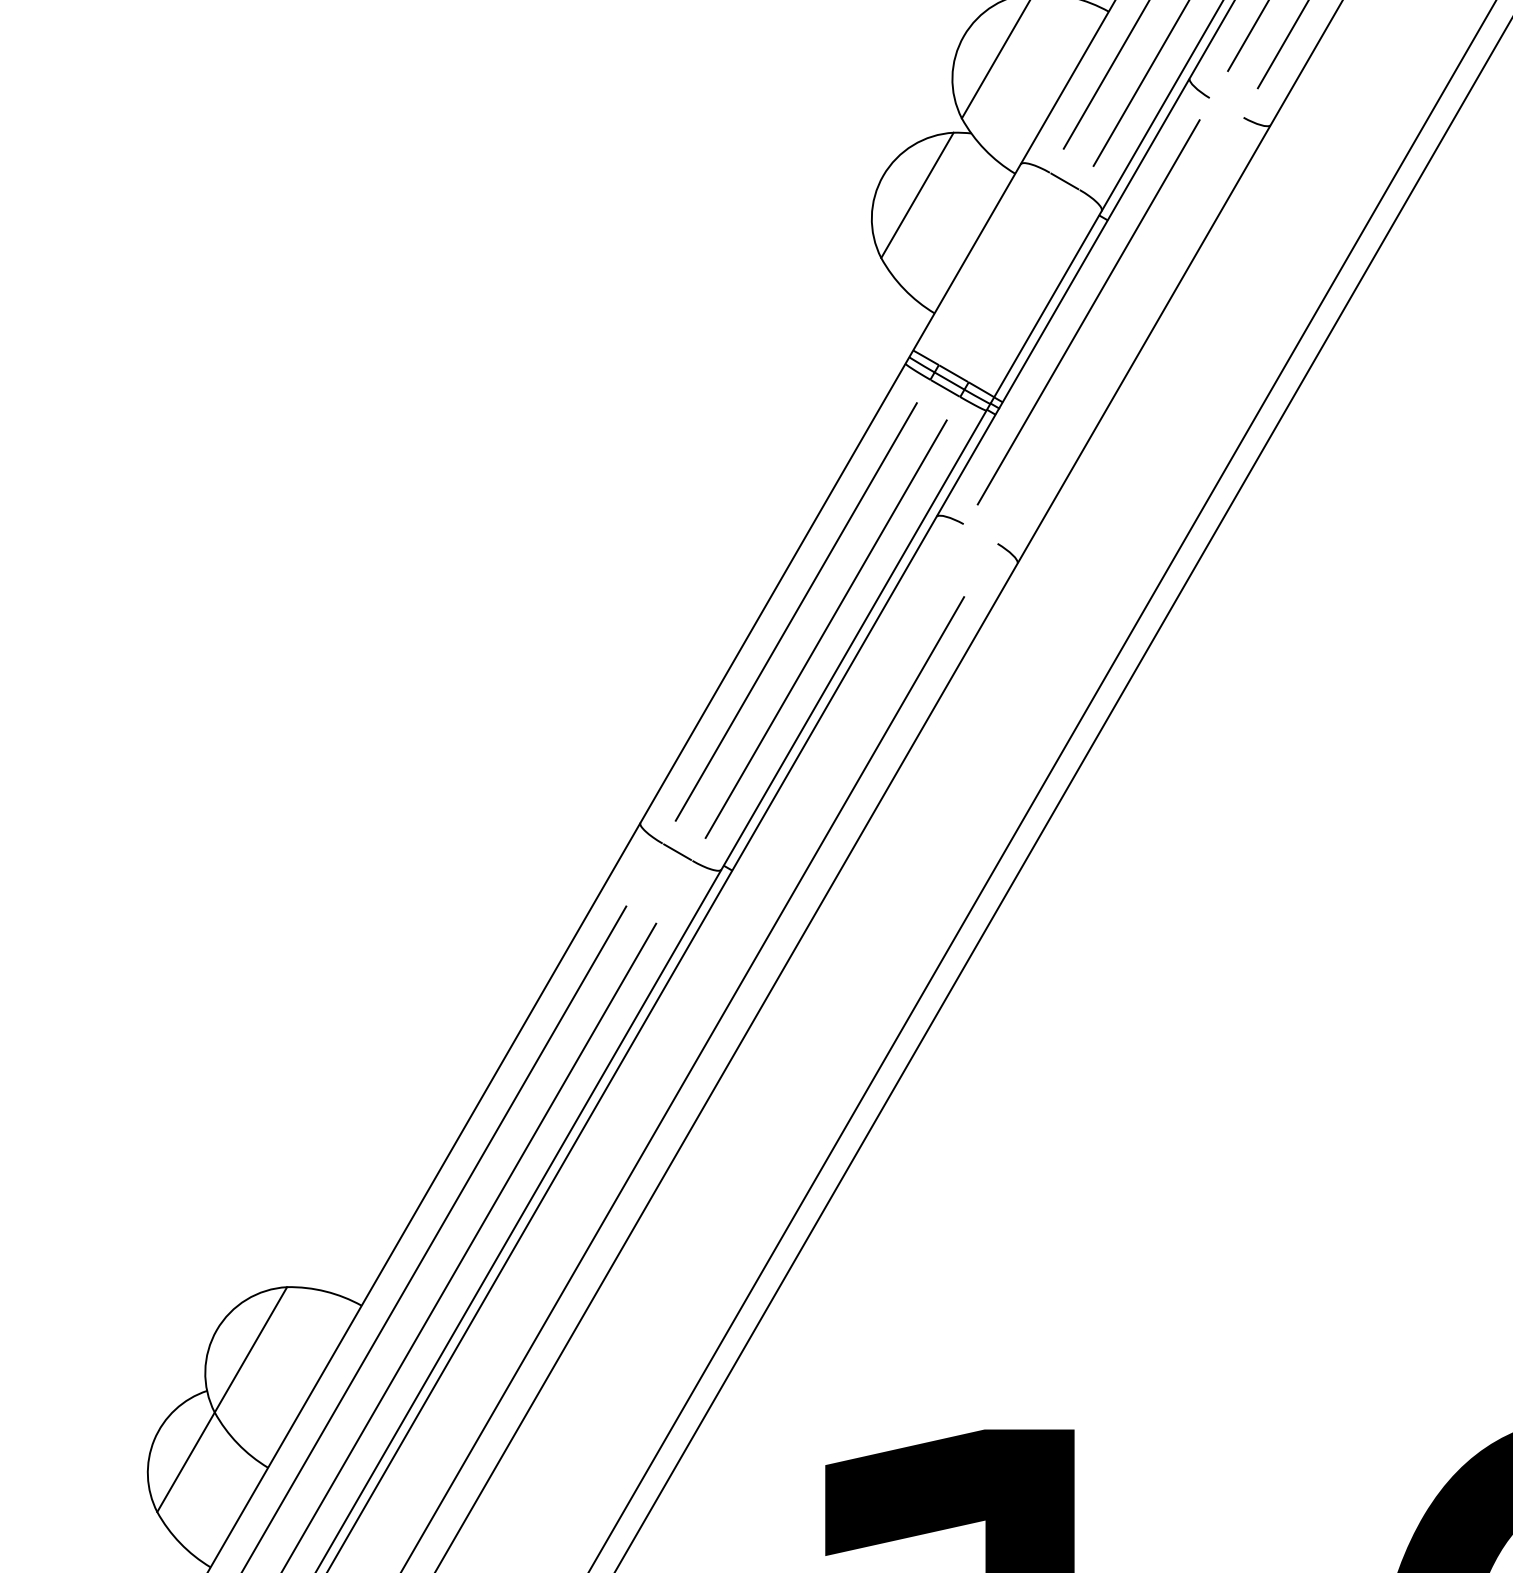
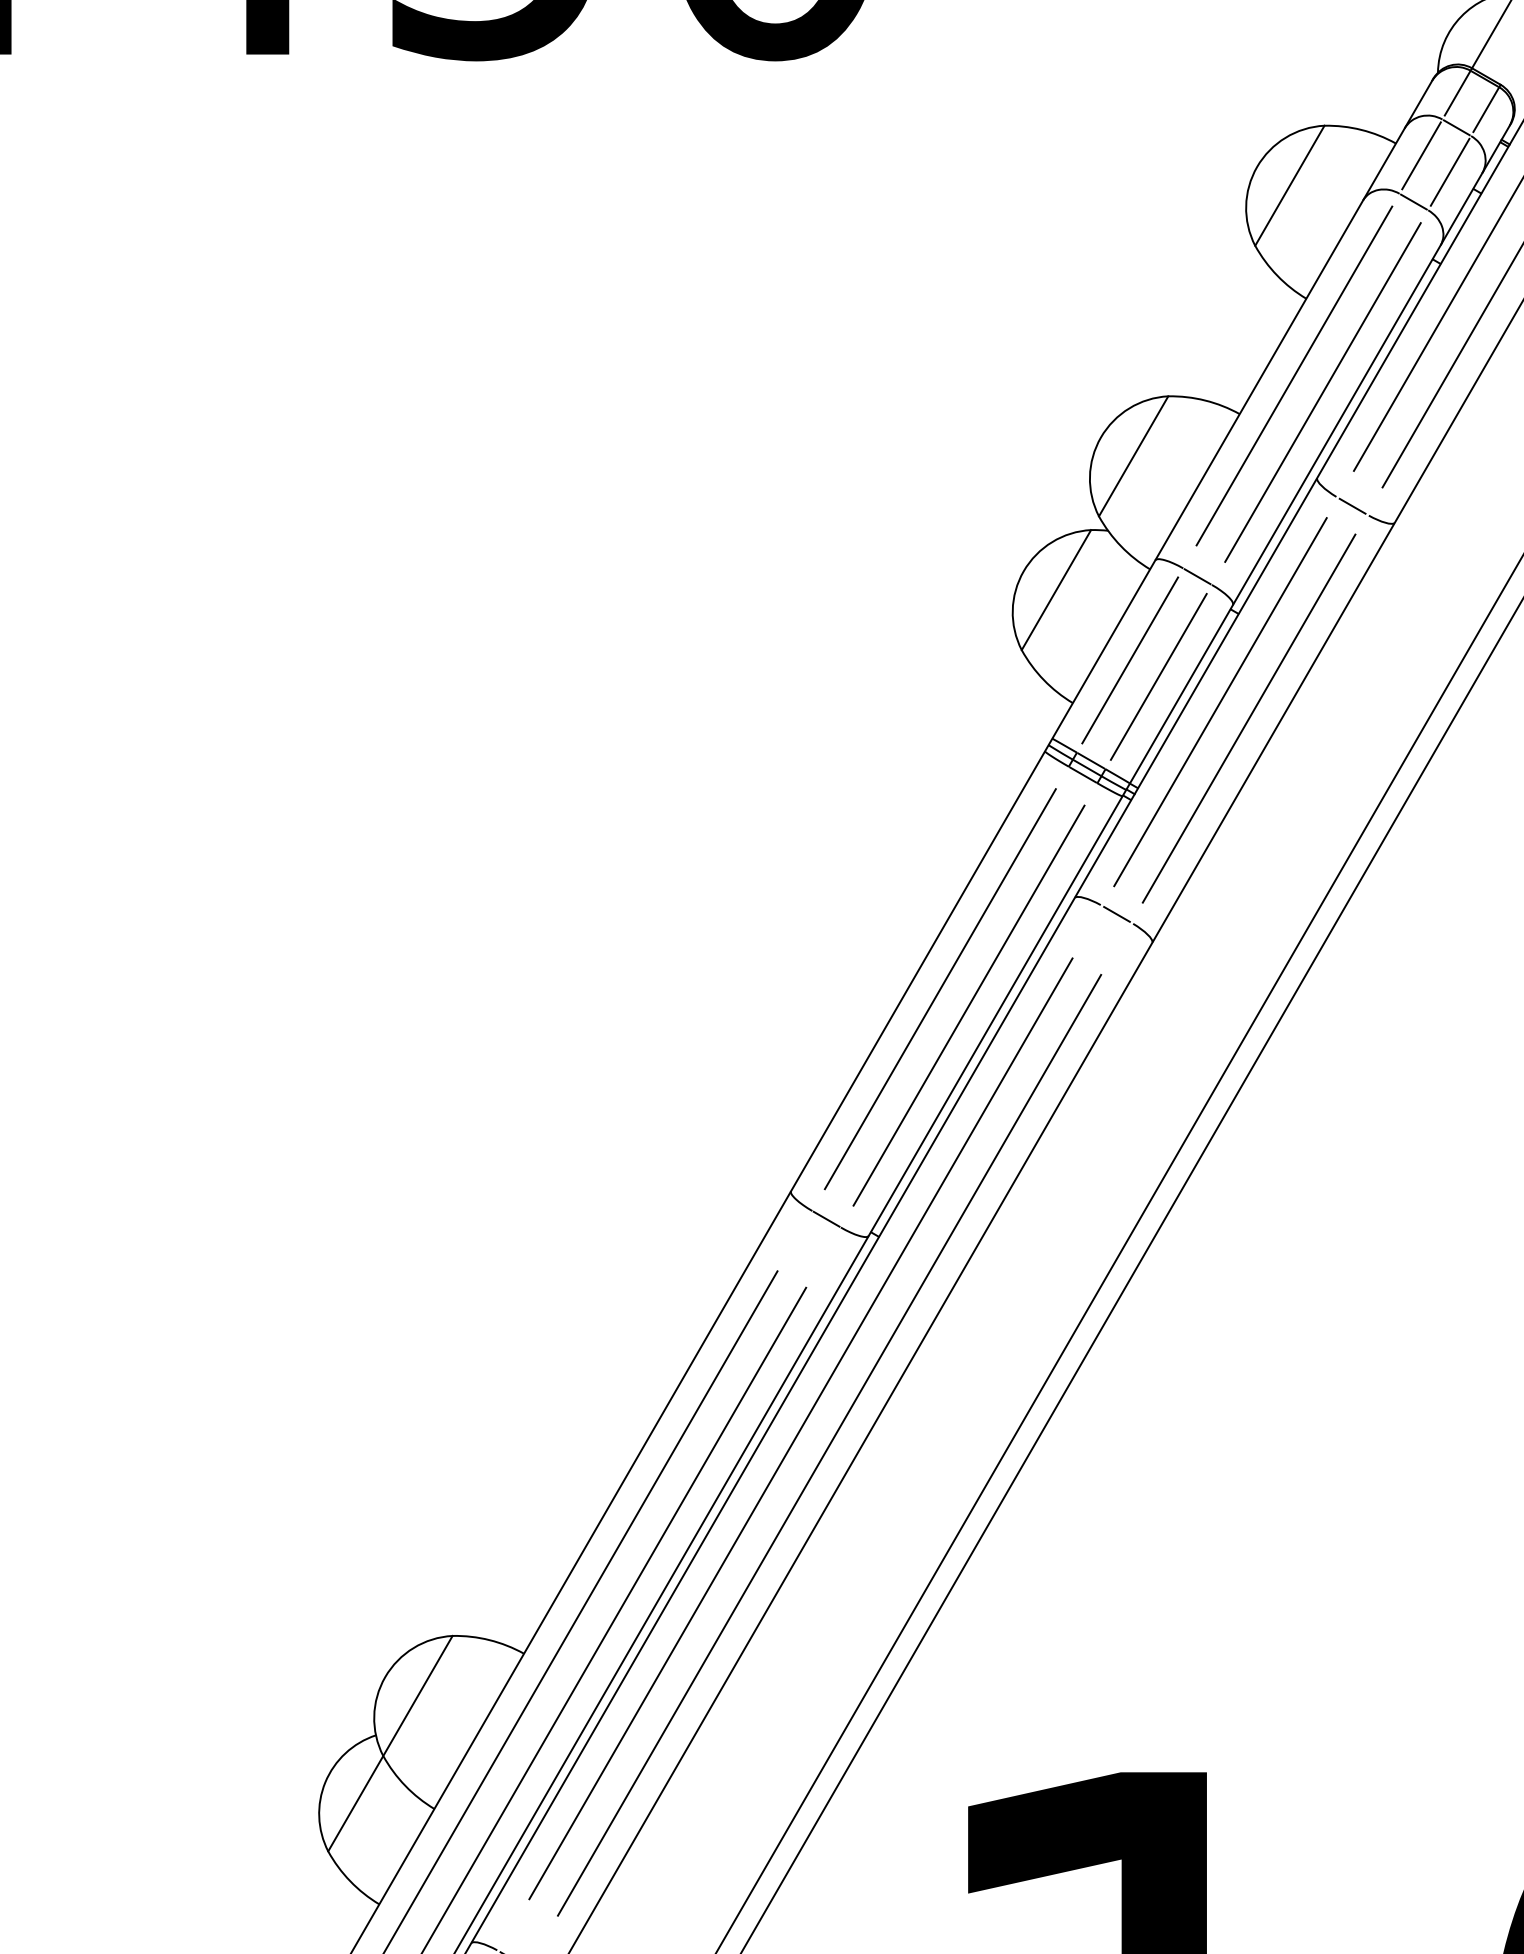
line: (1226, 107) -> (1352, 505), added
line: (994, 268) -> (1130, 660), added
line: (1024, 285) -> (1158, 676), added
line: (1117, 329) -> (1248, 718), added
line: (980, 534) -> (1116, 914), added
line: (650, 1070) -> (800, 1428), added

